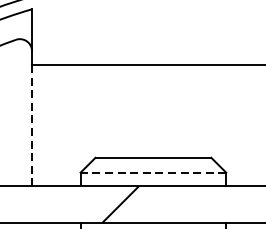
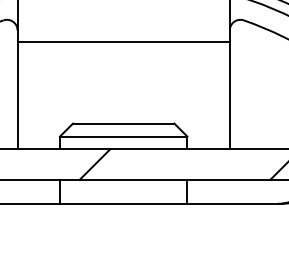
line: (32, 126) -> (17, 96), dashed -> solid
line: (153, 172) -> (123, 136), dashed -> solid

